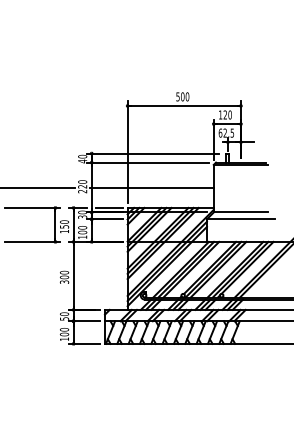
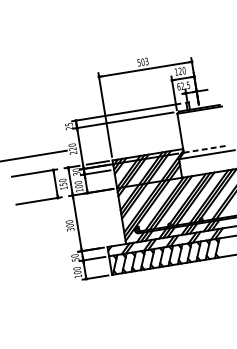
text: (187, 96) -> (146, 61), 500 -> 503
text: (82, 158) -> (69, 125), 40 -> 25
line: (151, 187) -> (129, 140), removed
line: (241, 212) -> (206, 149), solid -> dashed

